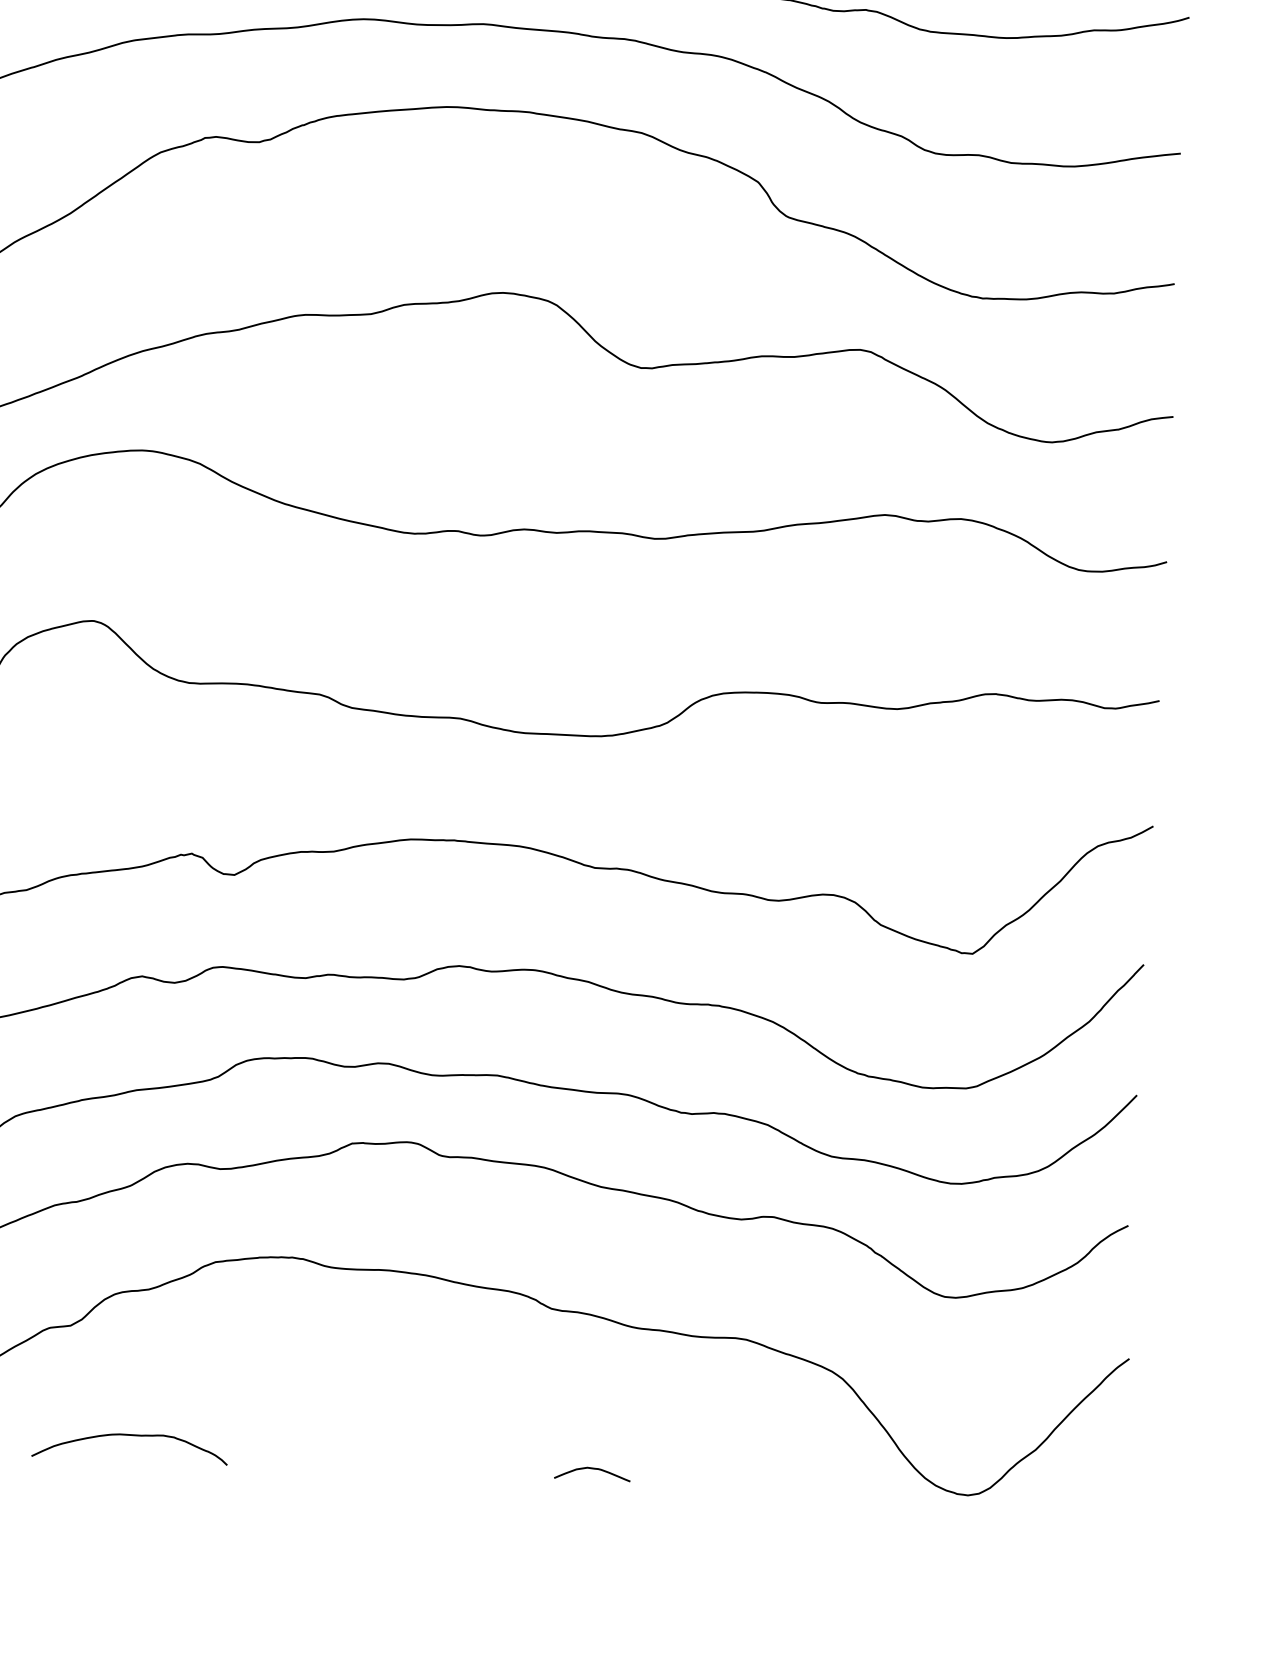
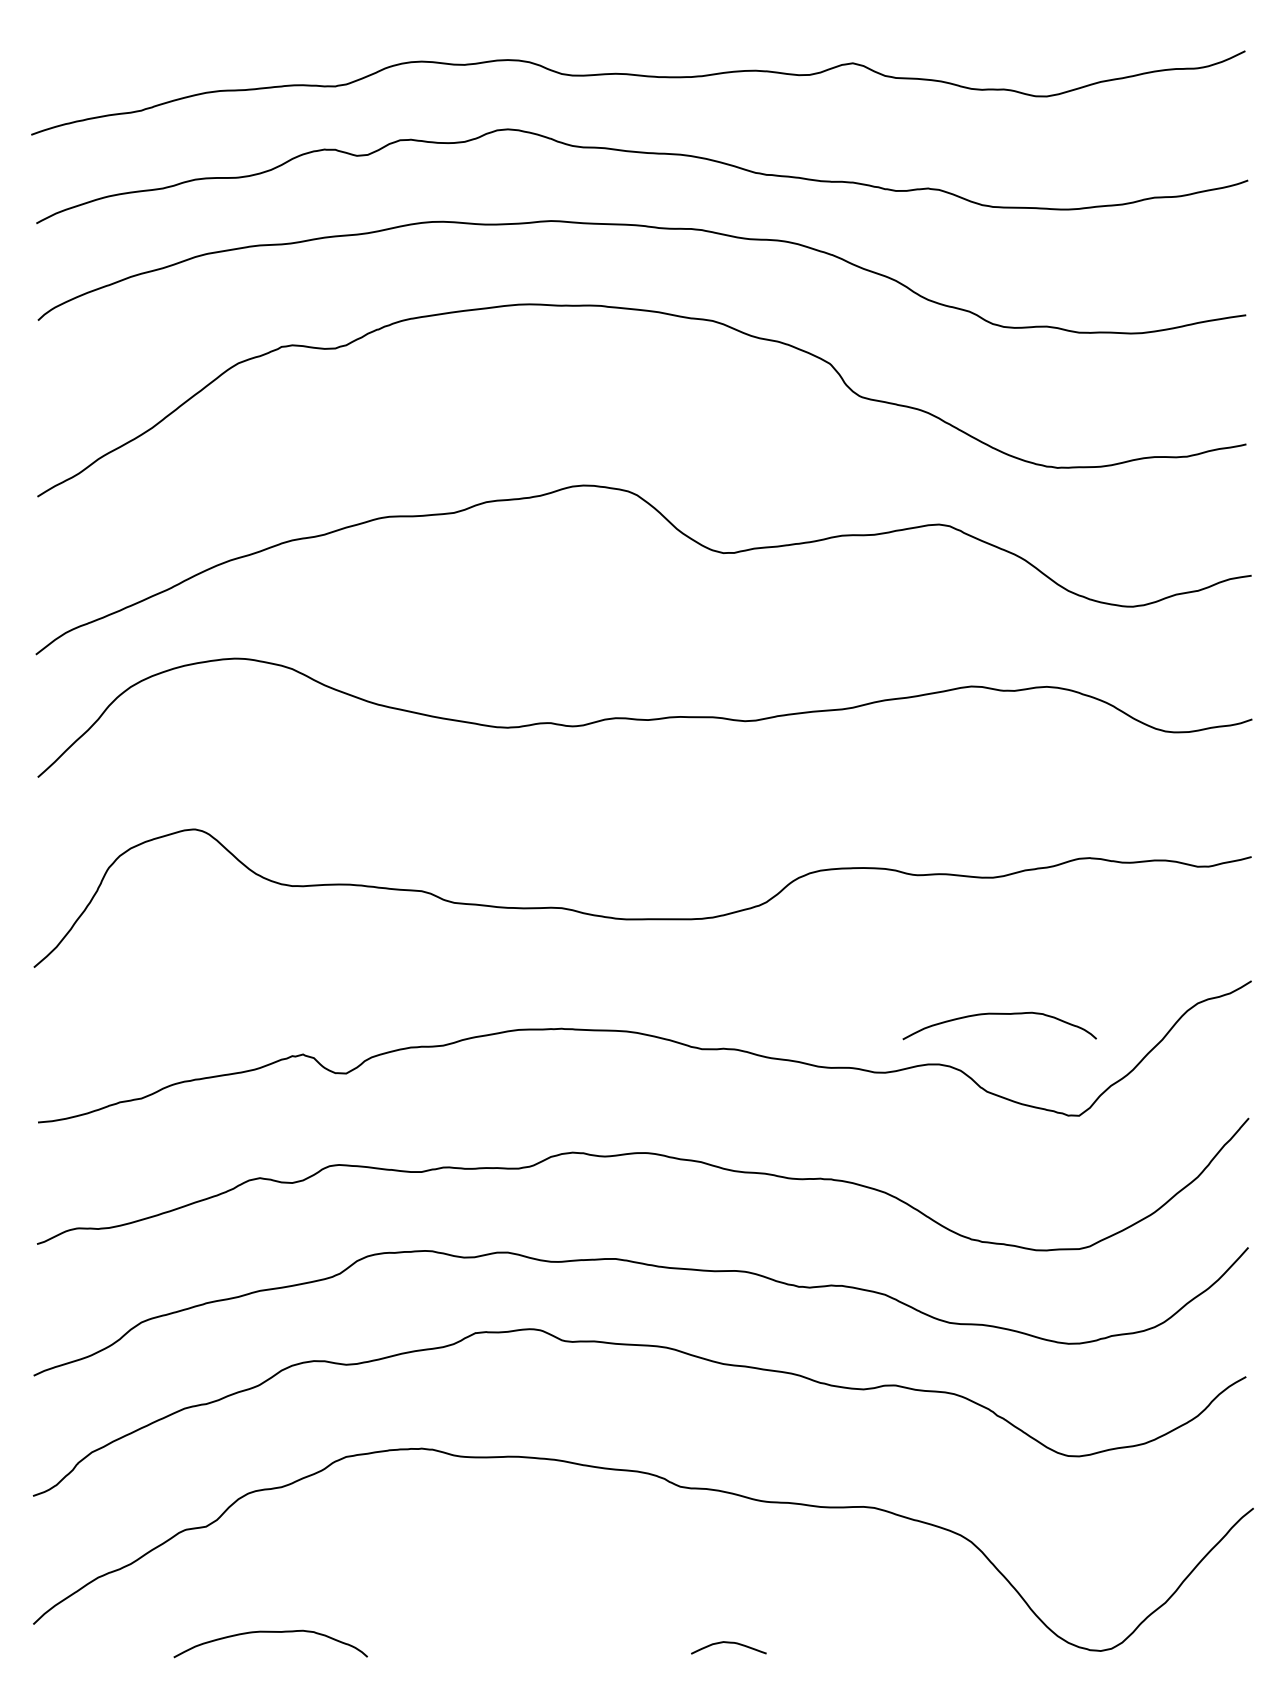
curve: (897, 847) -> (999, 1014), added

